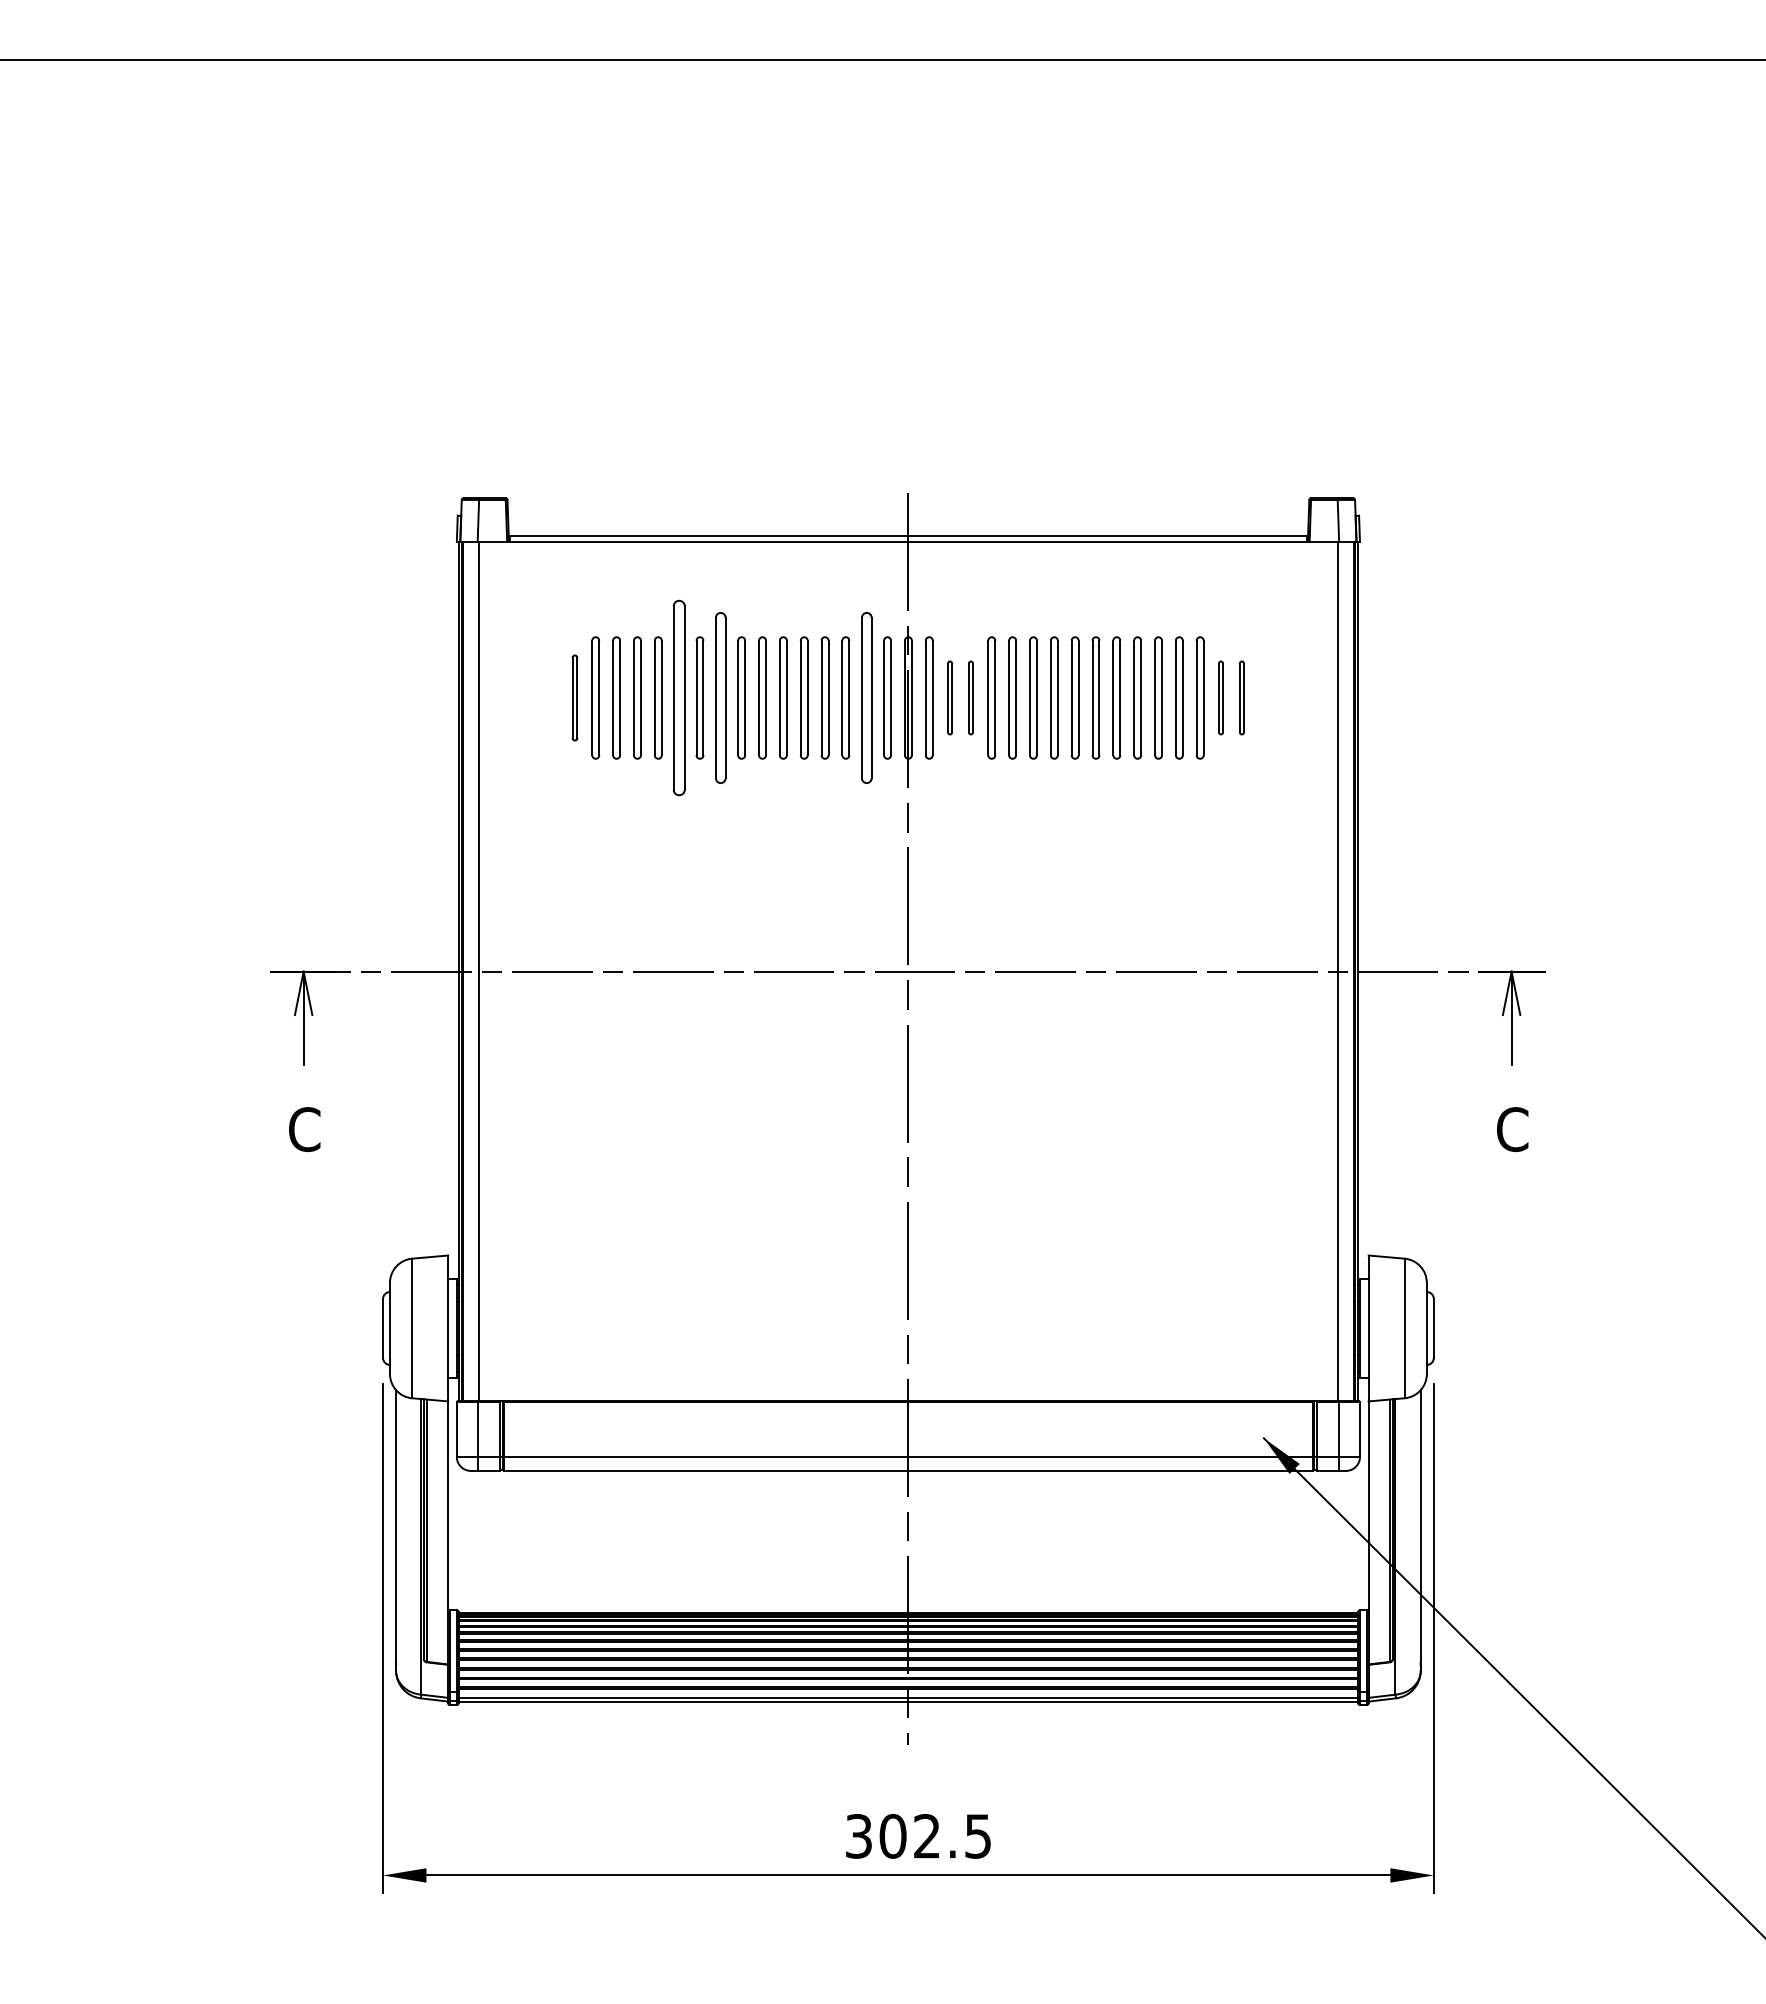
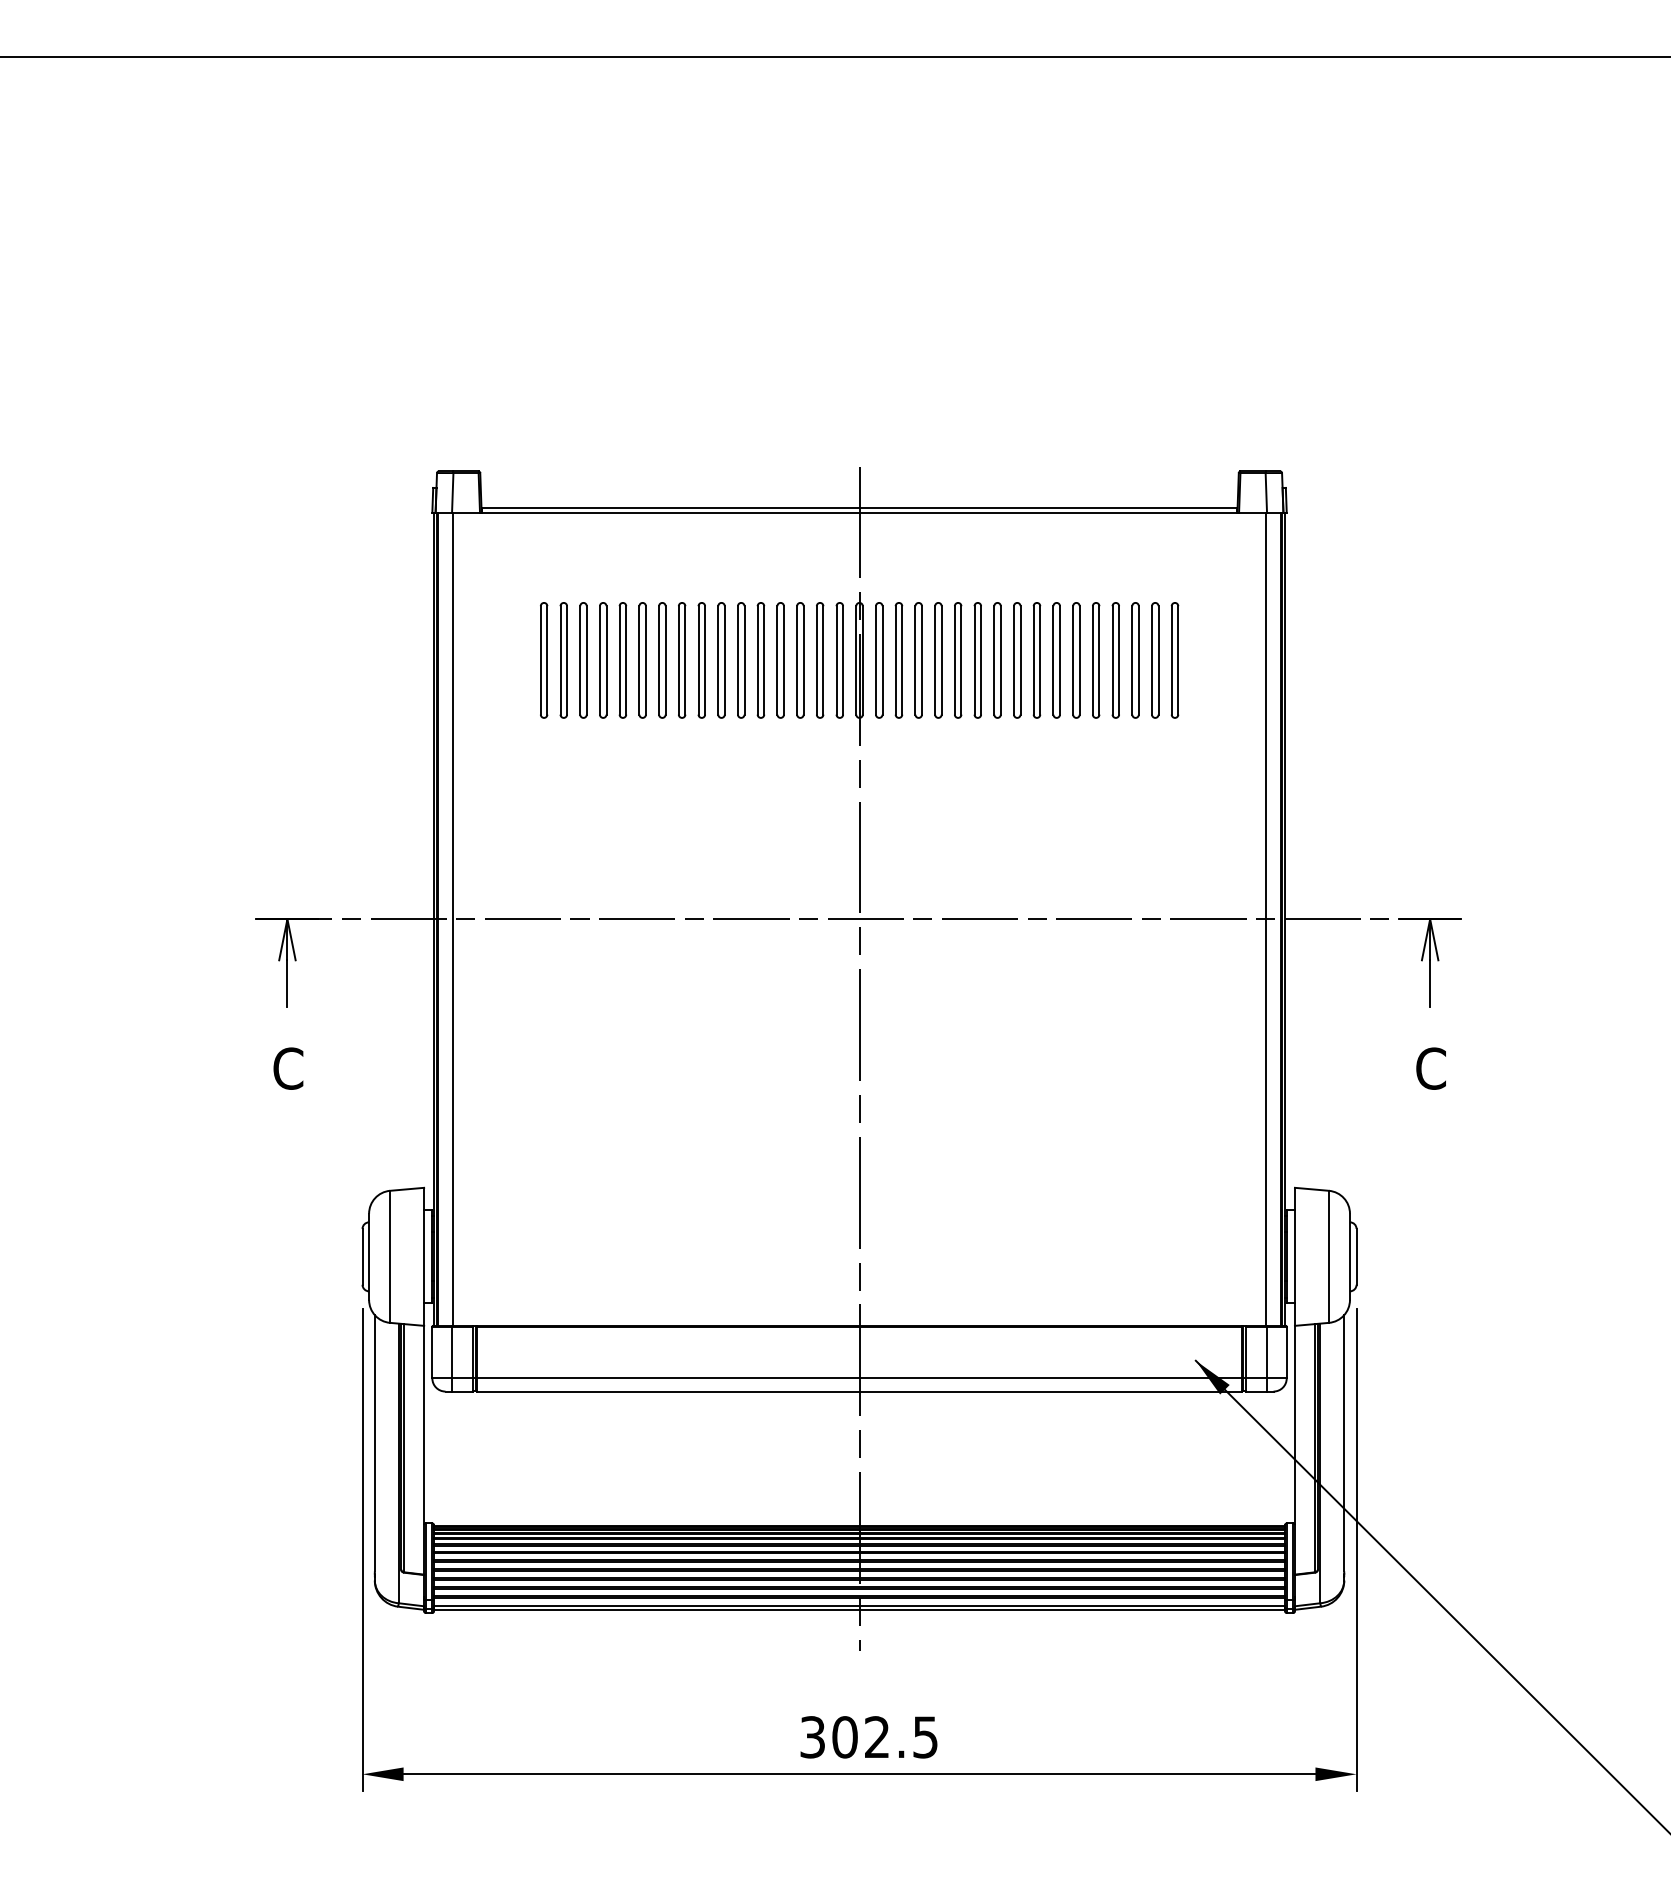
part: (574, 697) -> (543, 659), size x1.43
part: (678, 697) -> (642, 659), size x0.62
part: (720, 697) -> (681, 659), size x0.71
part: (866, 697) -> (819, 659), size x0.71
part: (949, 697) -> (898, 659), size x1.67
part: (970, 697) -> (918, 659), size x1.67
part: (1220, 697) -> (1154, 659), size x1.67
part: (1241, 697) -> (1174, 659), size x1.67

